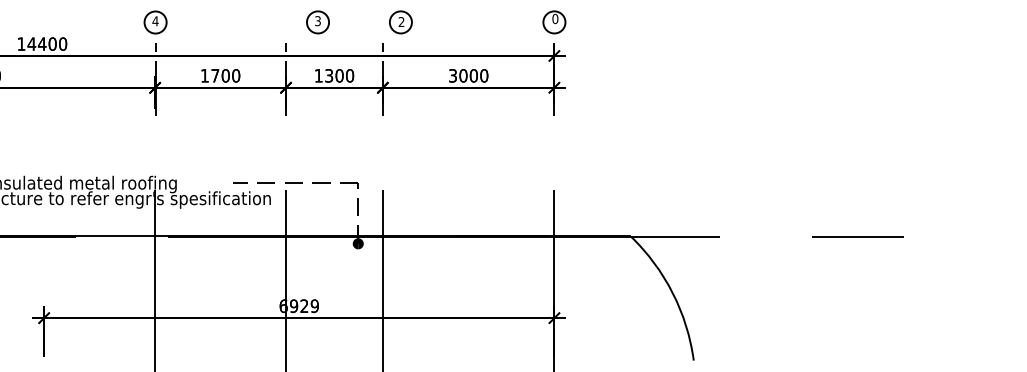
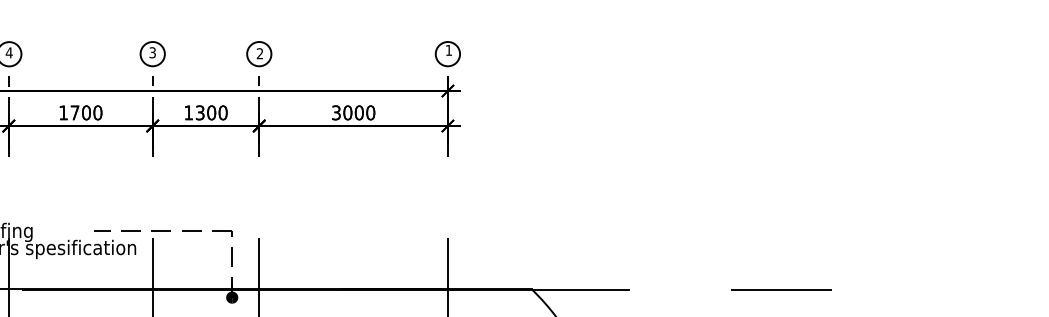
text: (555, 18) -> (449, 49), 0 -> 1
part: (317, 22) -> (152, 54), moved
part: (400, 22) -> (258, 54), moved

